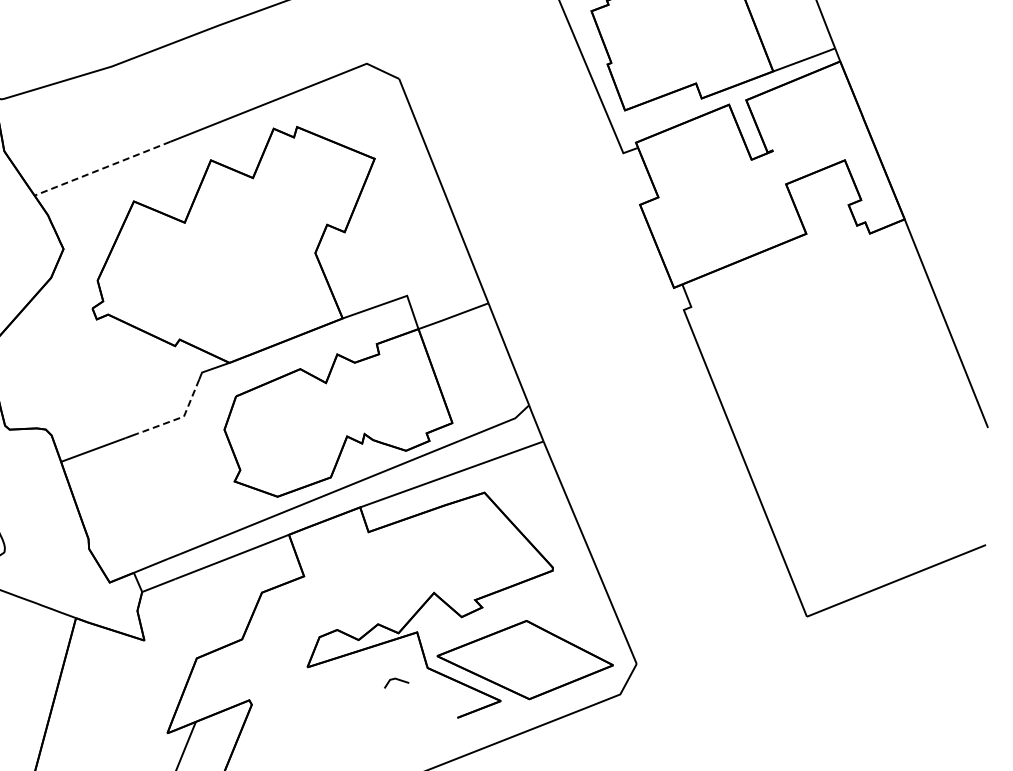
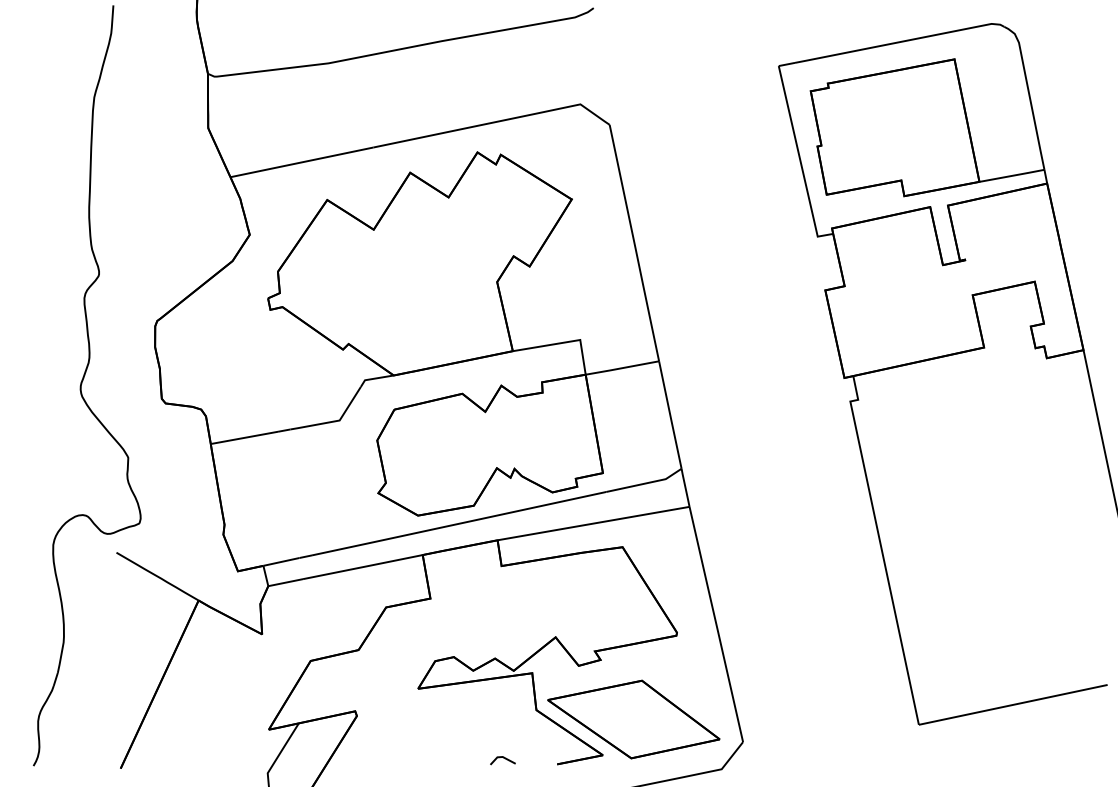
line: (102, 168) -> (301, 162), dashed -> solid
line: (178, 418) -> (333, 421), dashed -> solid
line: (396, 679) -> (503, 758), moved

